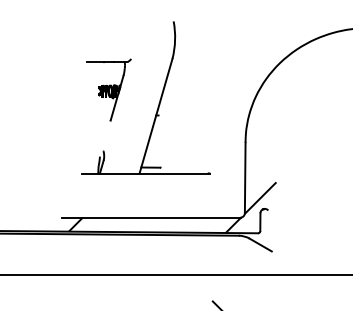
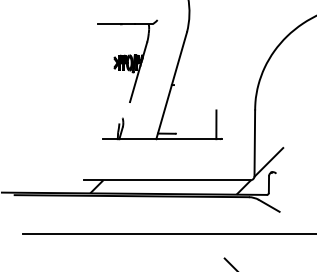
part: (108, 89) -> (127, 60), size x1.43
line: (203, 157) -> (215, 124), added

